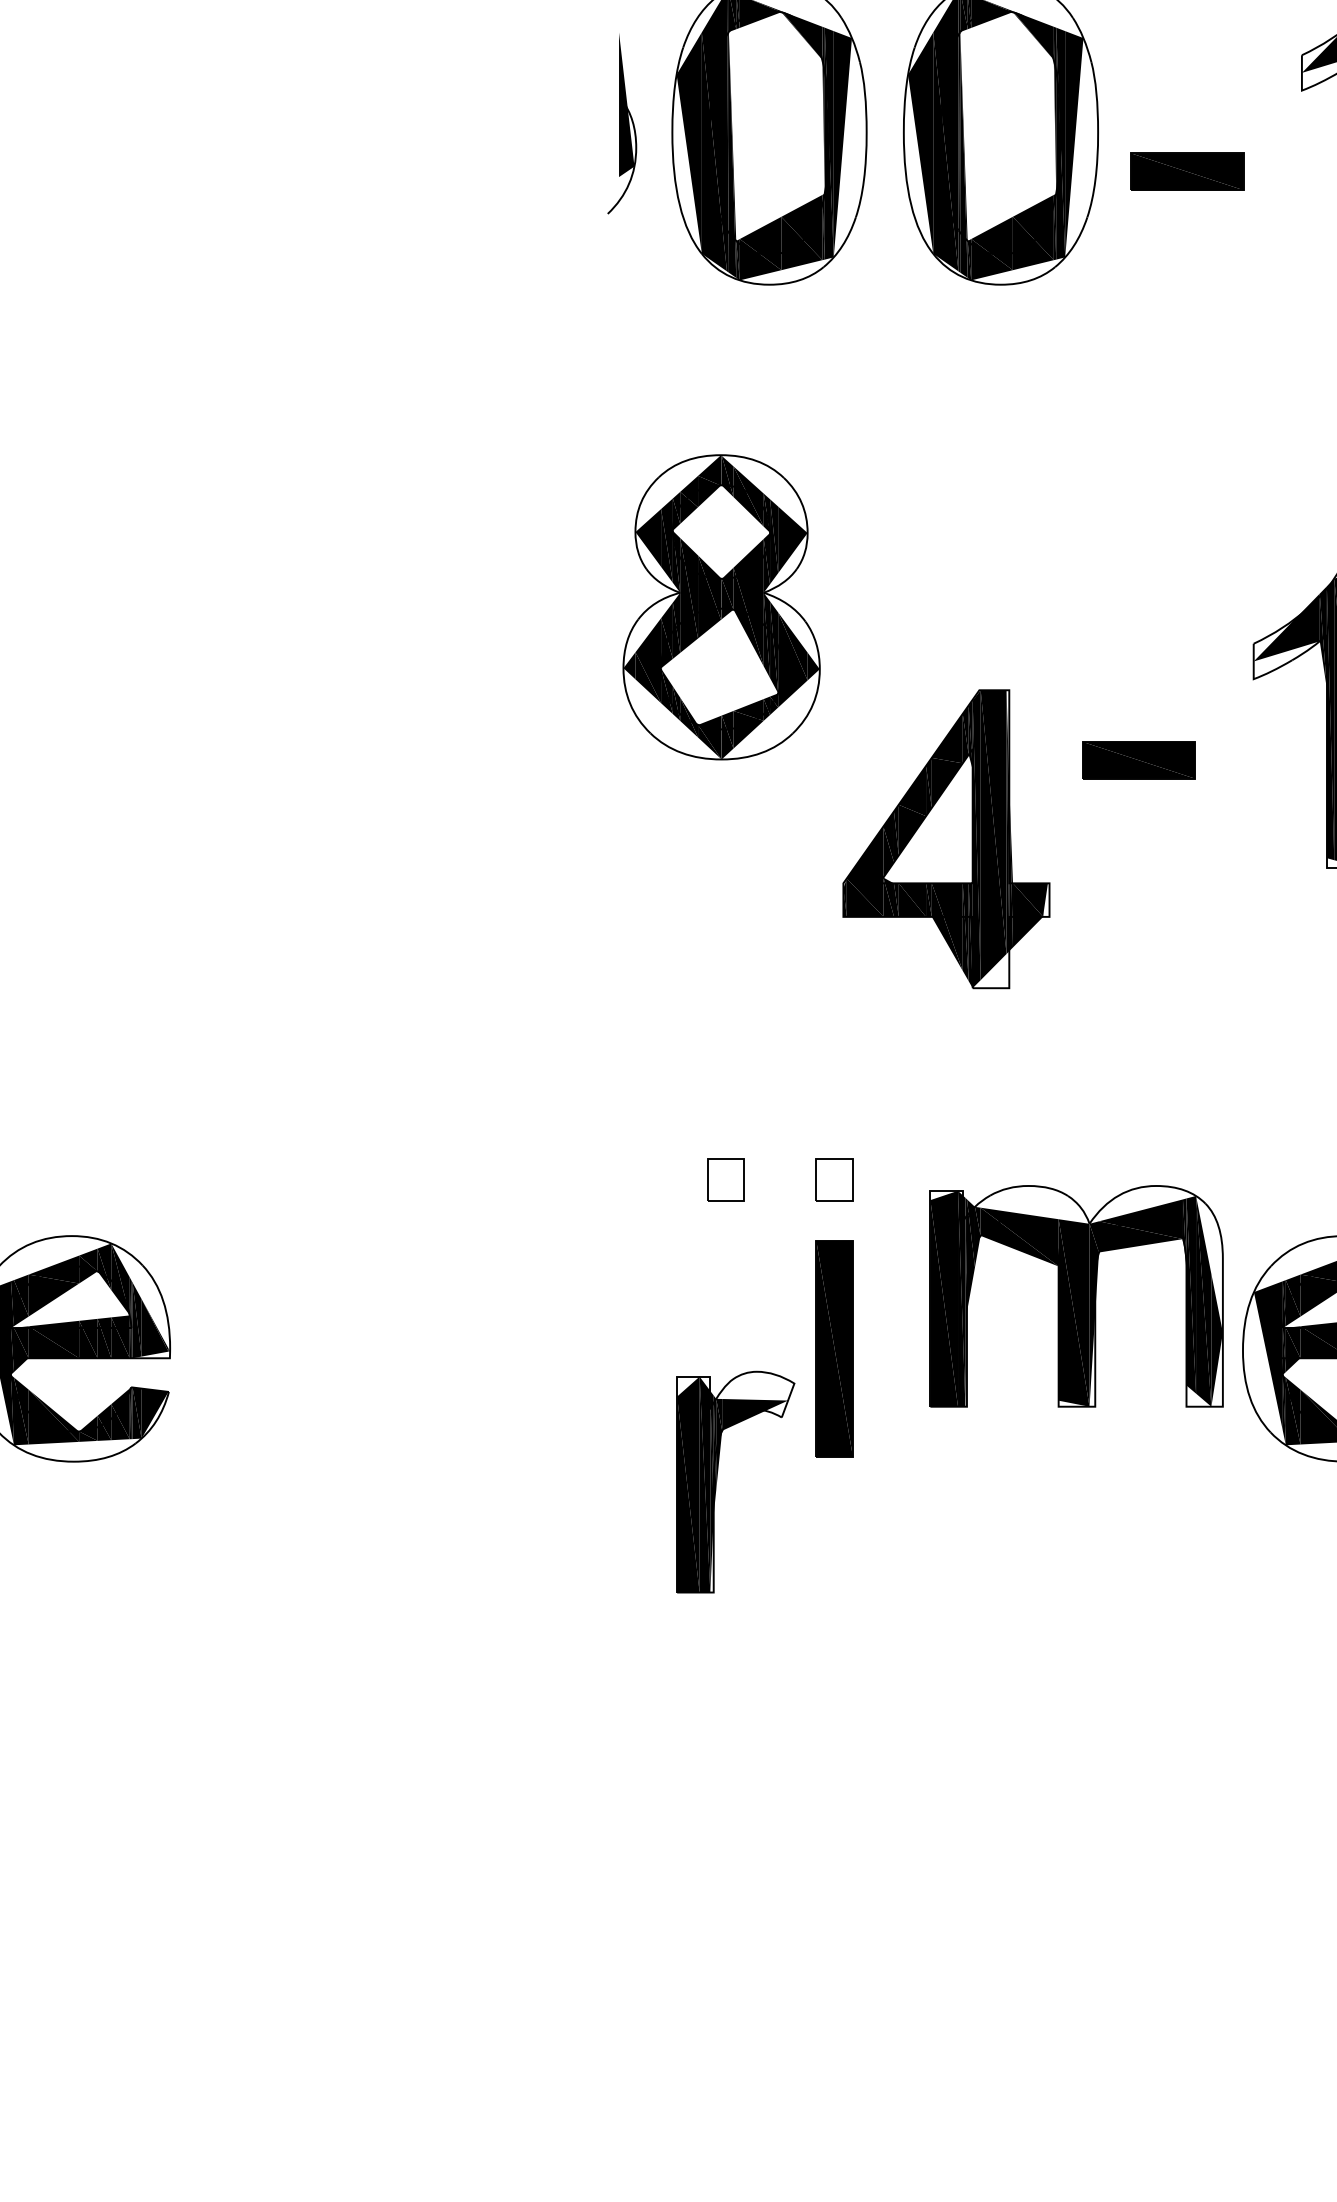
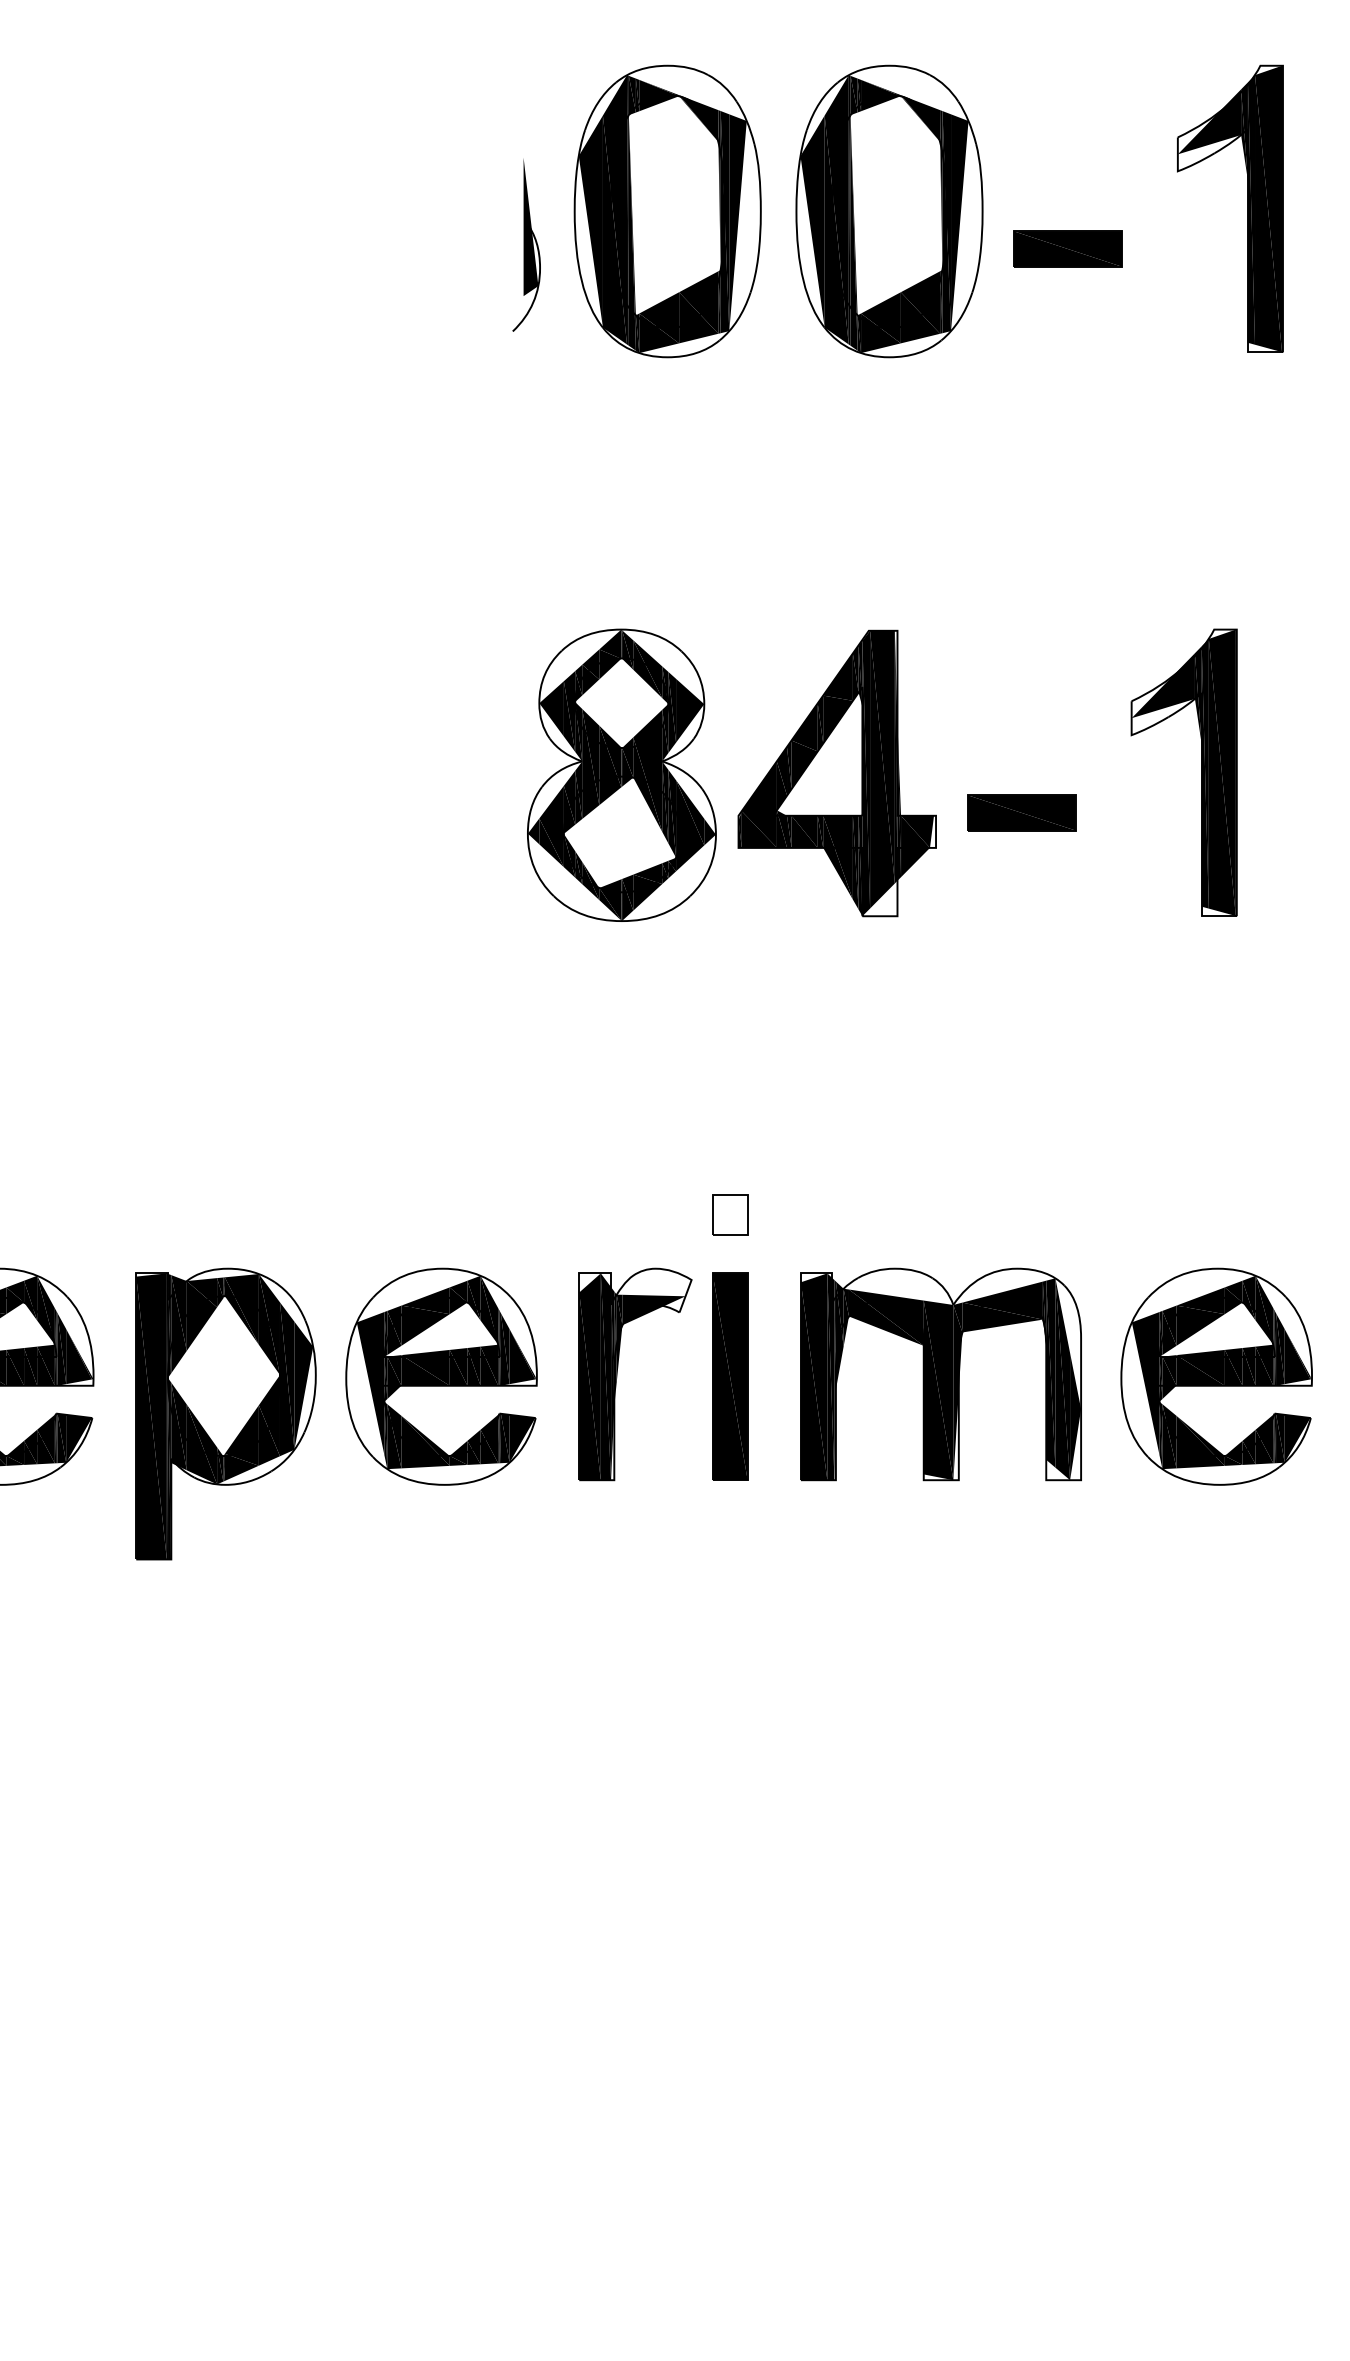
part: (622, 124) -> (526, 245), moved
part: (721, 606) -> (621, 774), moved
part: (945, 839) -> (836, 773), moved
part: (726, 1179) -> (626, 1214), removed
part: (1076, 1296) -> (940, 1374), moved
part: (533, 1348) -> (441, 1376), added
part: (307, 1387) -> (225, 1413), added
part: (717, 1482) -> (617, 1374), moved

